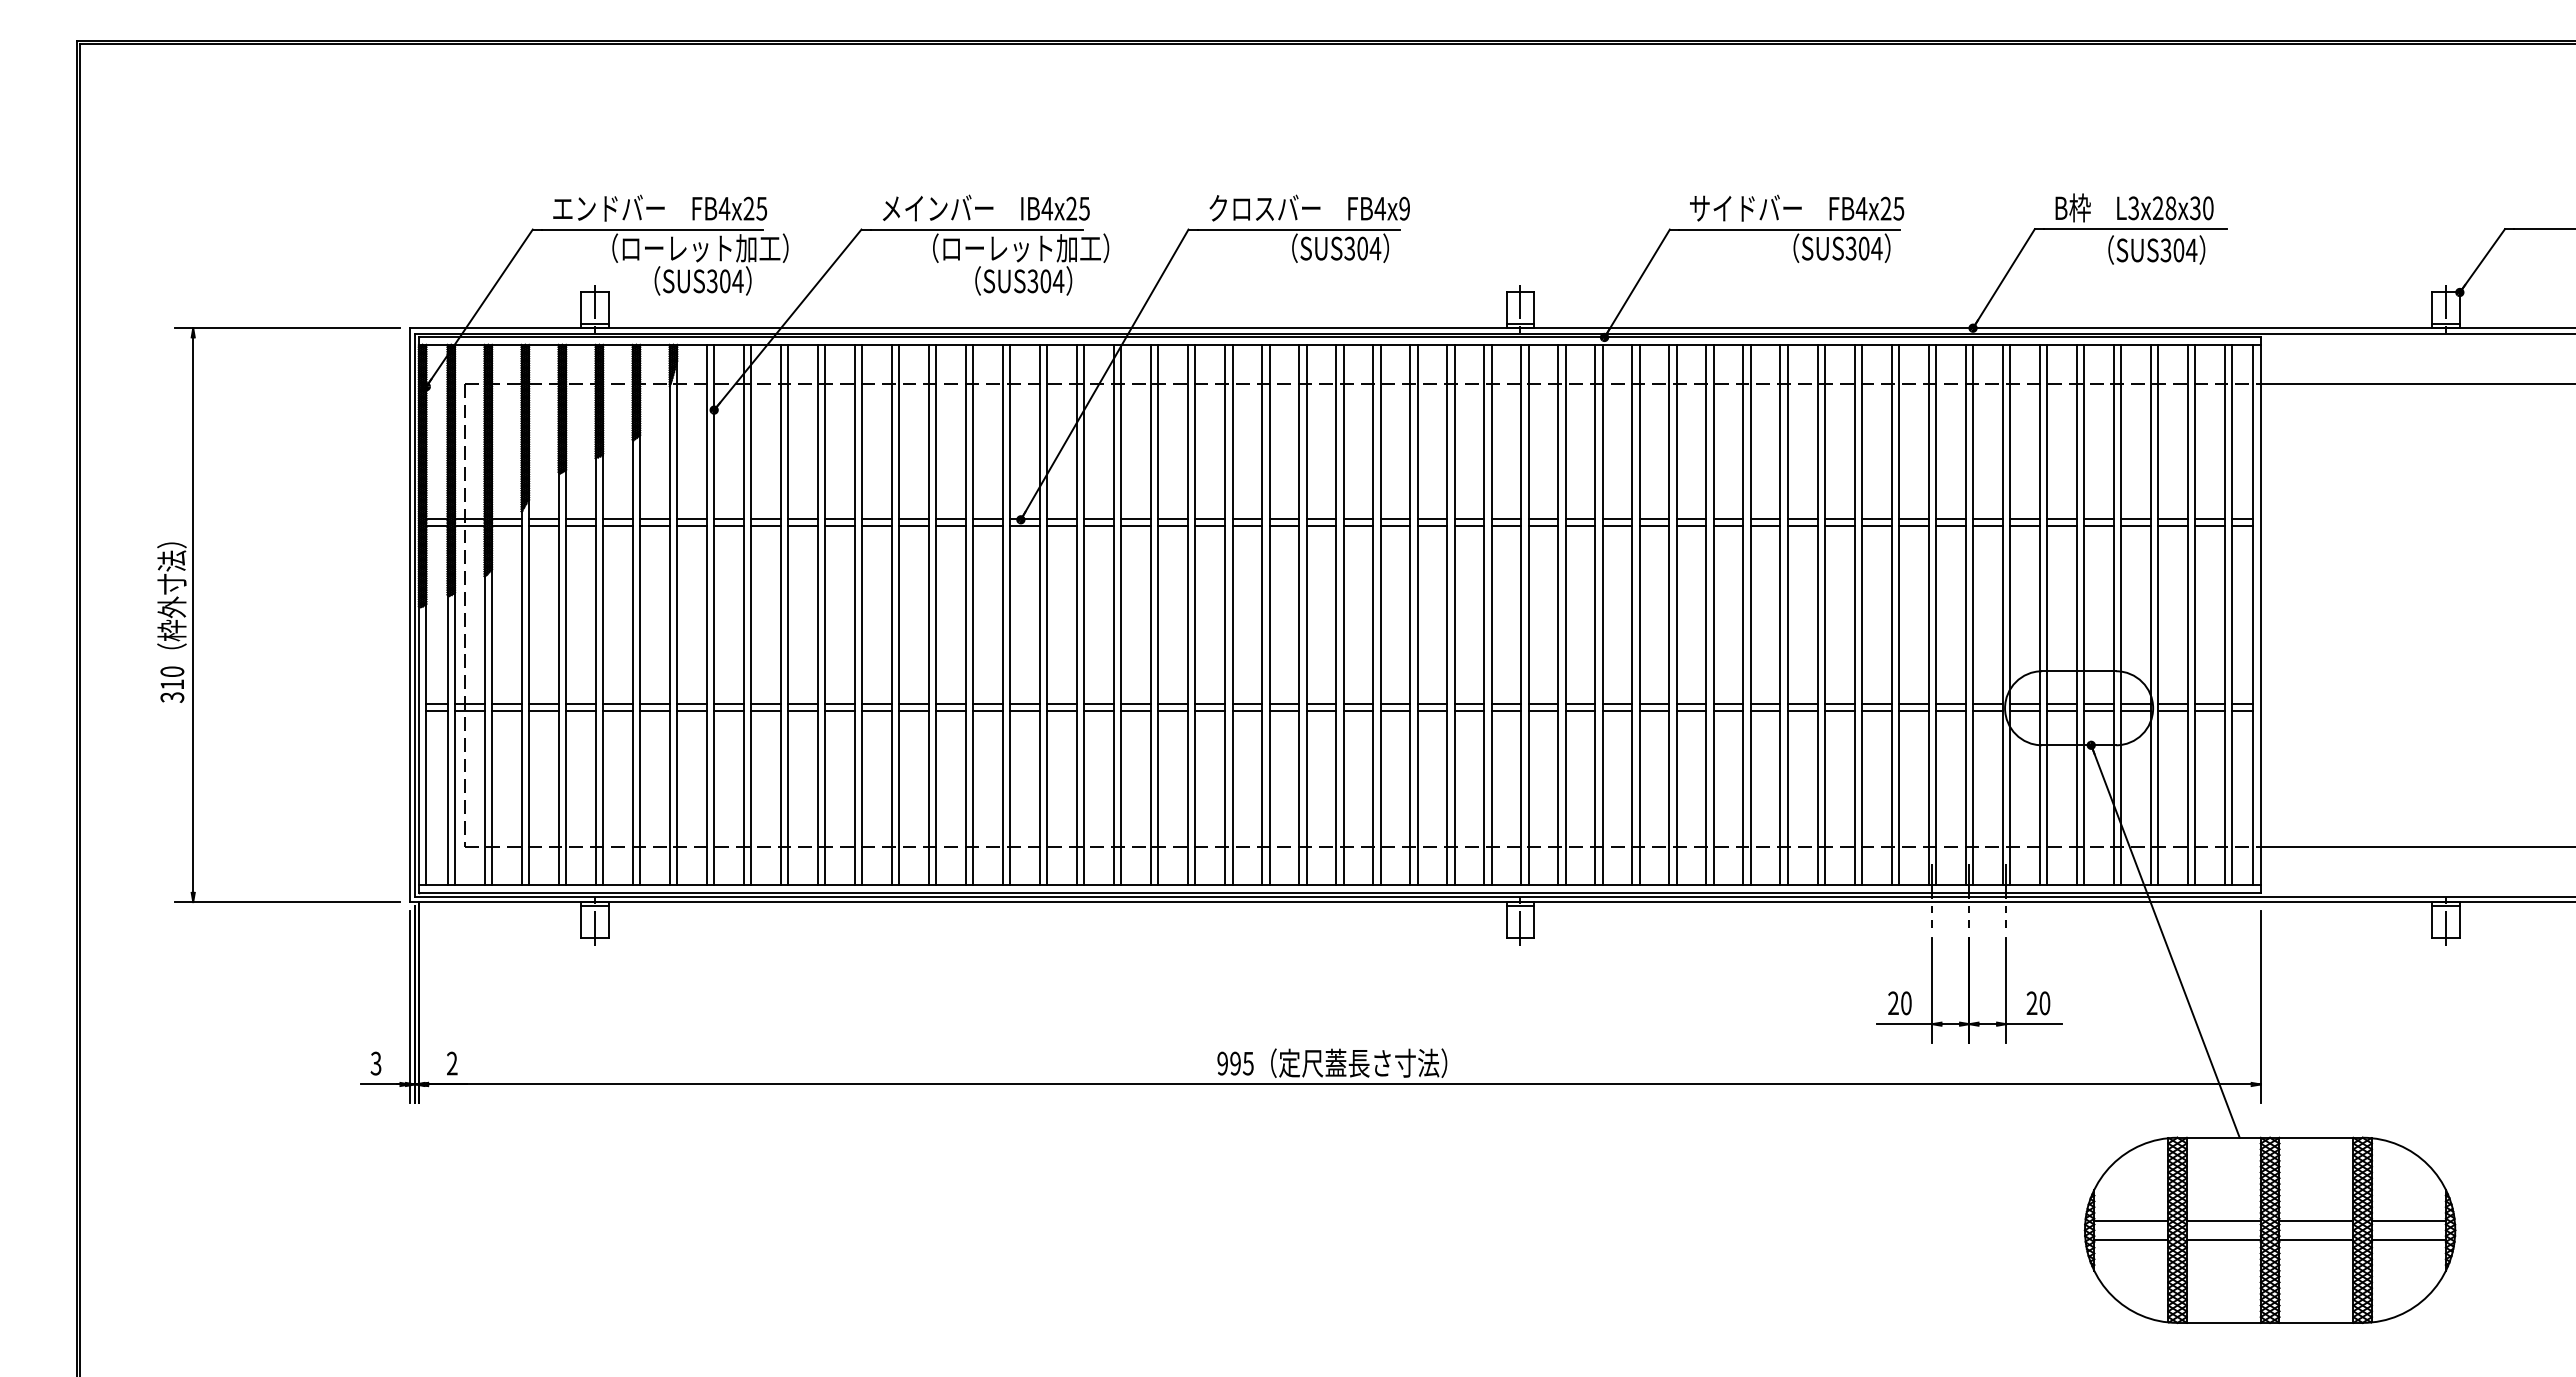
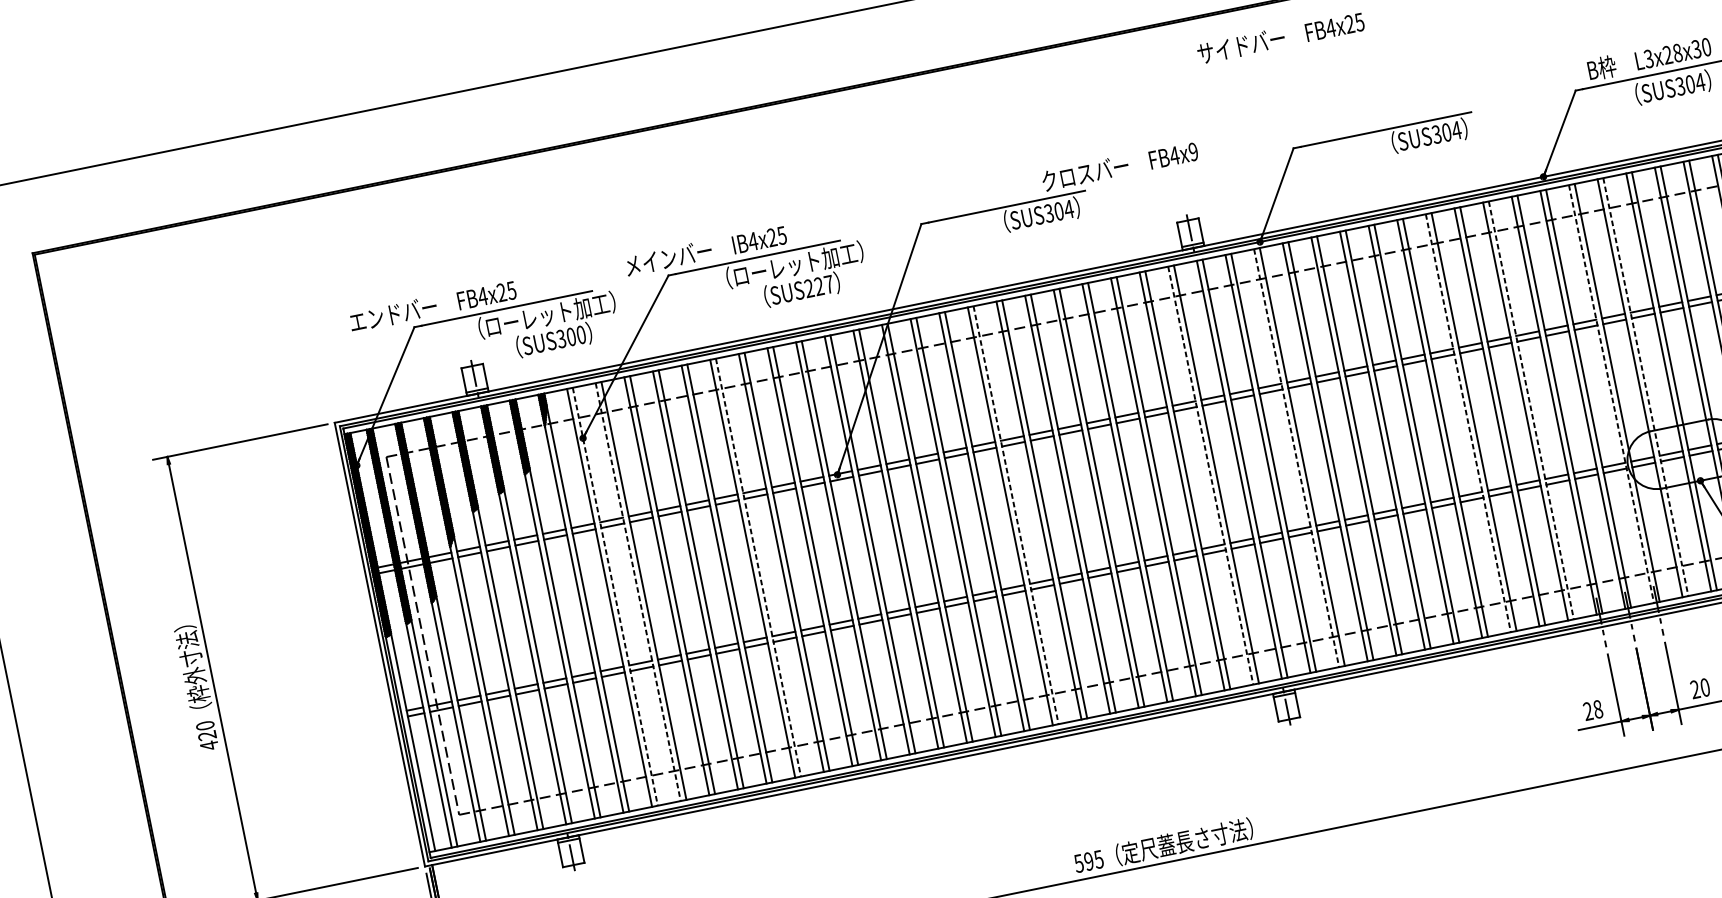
text: (660, 207) -> (433, 305), moved
text: (986, 207) -> (706, 250), moved
text: (1309, 207) -> (1119, 165), moved
text: (1797, 207) -> (1281, 37), moved
text: (737, 281) -> (580, 335), SUS304 -> SUS300
text: (1045, 281) -> (819, 286), SUS304 -> SUS227
line: (714, 615) -> (615, 597), solid -> dashed
line: (743, 615) -> (638, 592), solid -> dashed
line: (899, 615) -> (758, 567), solid -> dashed
line: (1232, 615) -> (1016, 515), solid -> dashed
line: (1484, 615) -> (1210, 475), solid -> dashed
line: (1595, 615) -> (1296, 458), solid -> dashed
line: (1817, 615) -> (1468, 423), solid -> dashed
line: (1898, 615) -> (1531, 410), solid -> dashed
line: (2002, 615) -> (1611, 394), solid -> dashed
line: (2047, 615) -> (1646, 387), solid -> dashed
text: (172, 691) -> (208, 741), 310 -> 420
text: (1906, 1003) -> (1598, 709), 20 -> 28
text: (1222, 1063) -> (1078, 863), 995 -> 595

